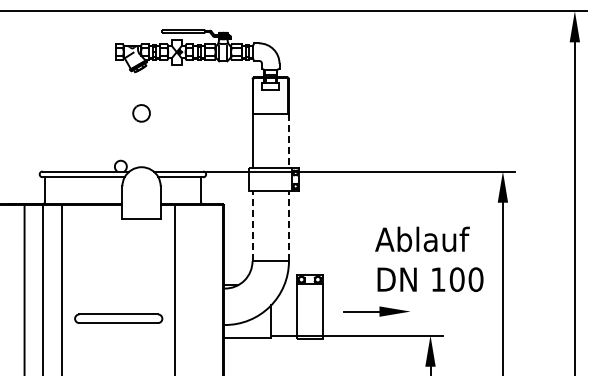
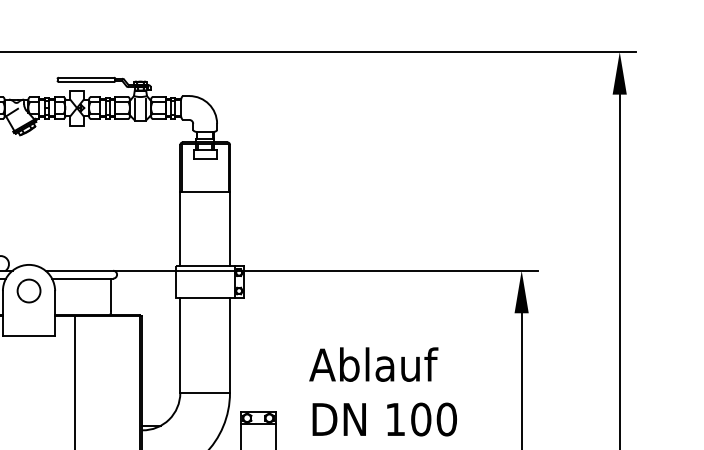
part: (141, 113) -> (28, 291), moved
line: (289, 141) -> (230, 229), dashed -> solid
line: (252, 225) -> (180, 344), dashed -> solid
line: (288, 225) -> (229, 344), dashed -> solid
text: (429, 258) -> (383, 390), moved

